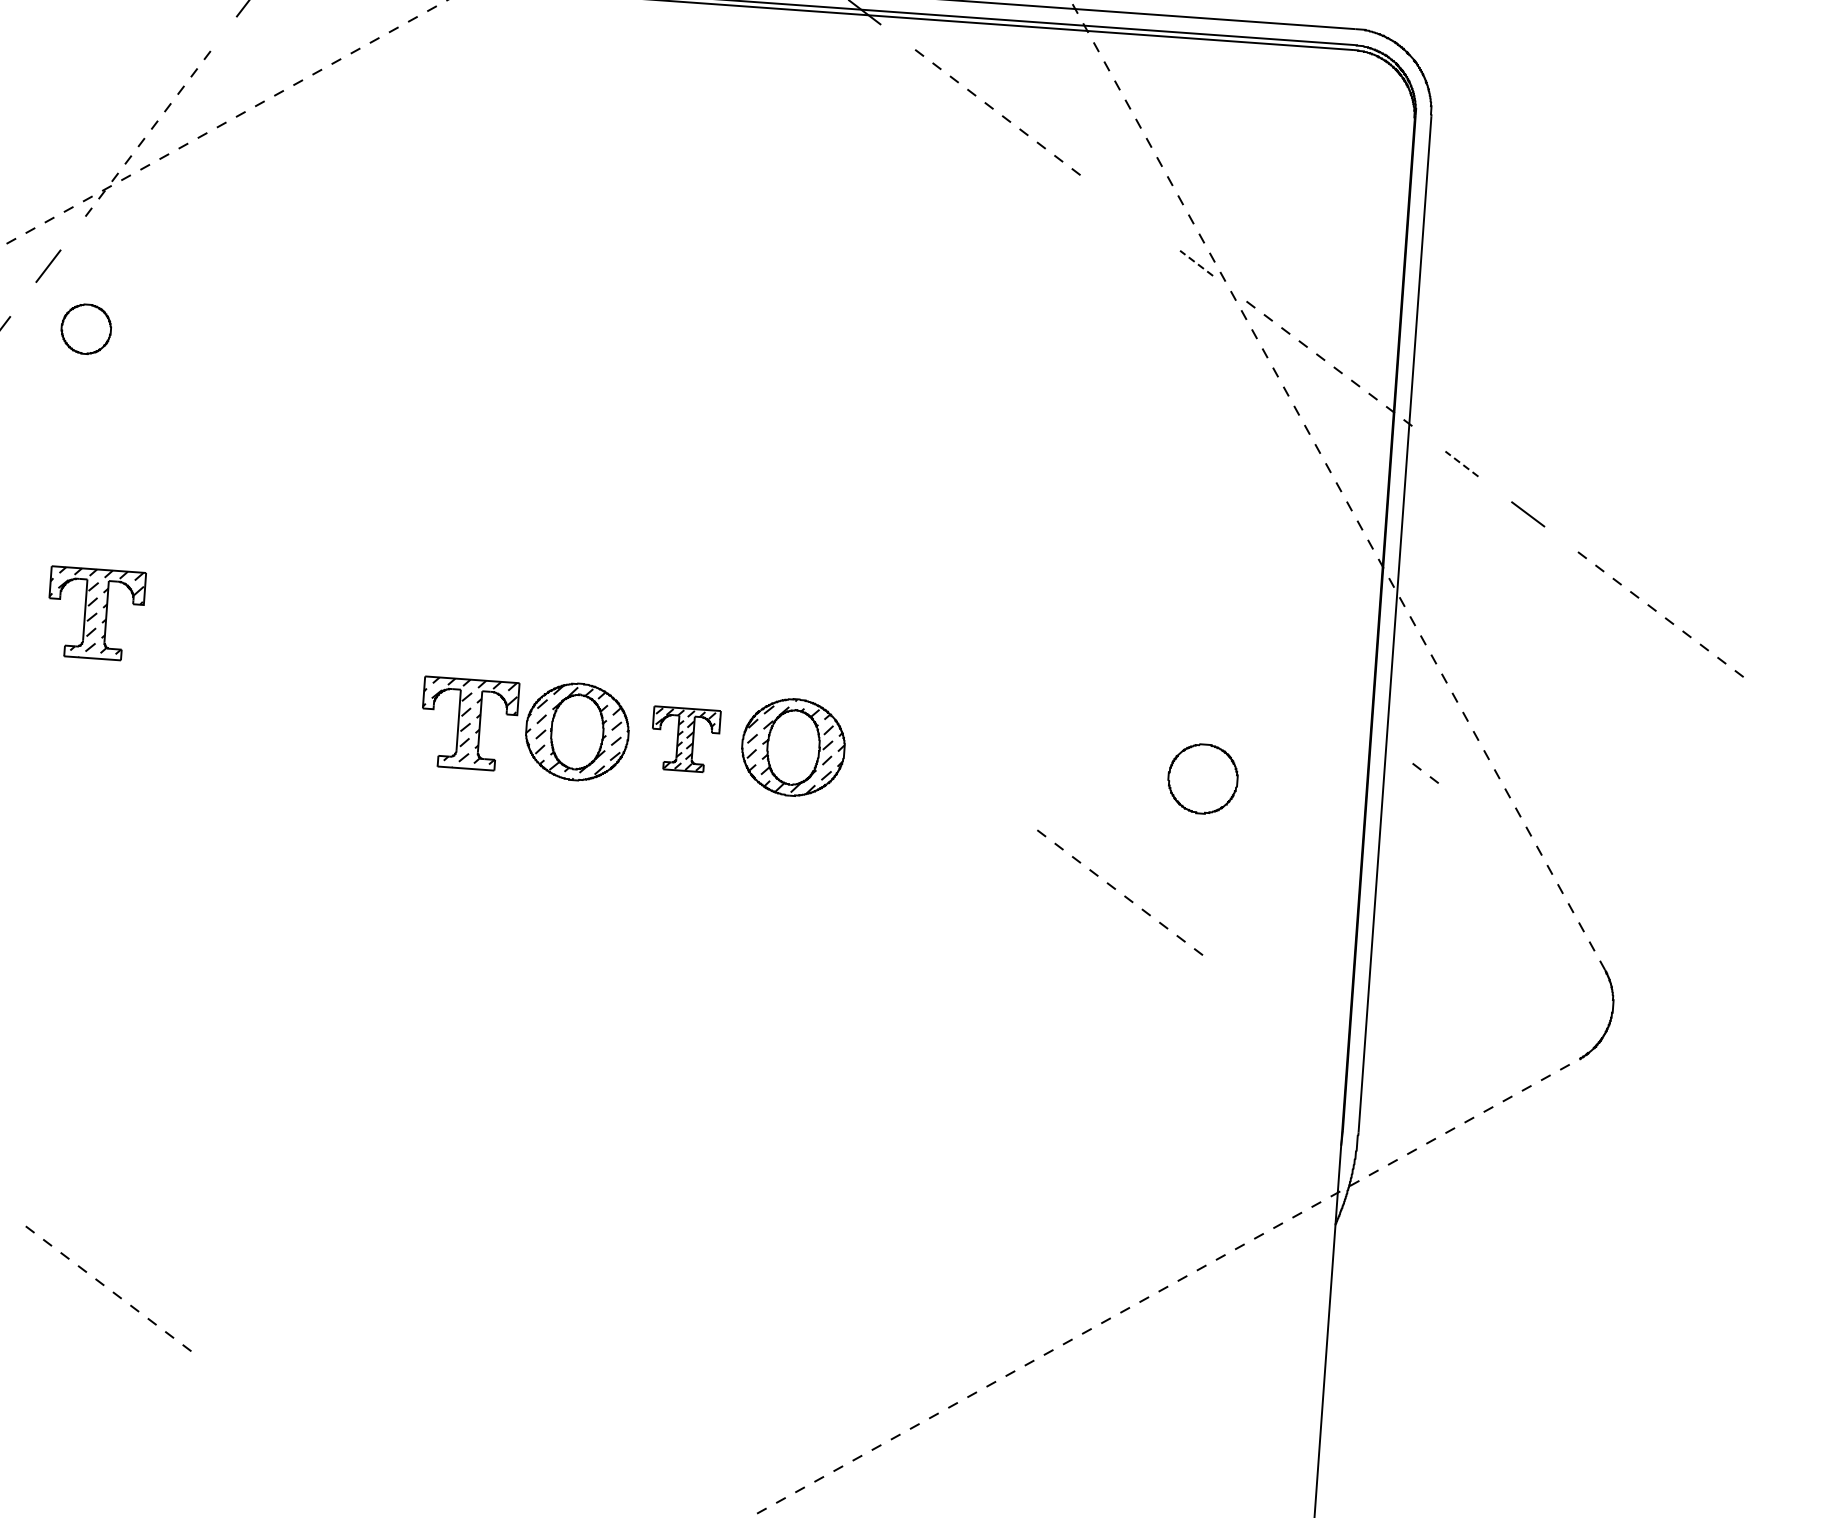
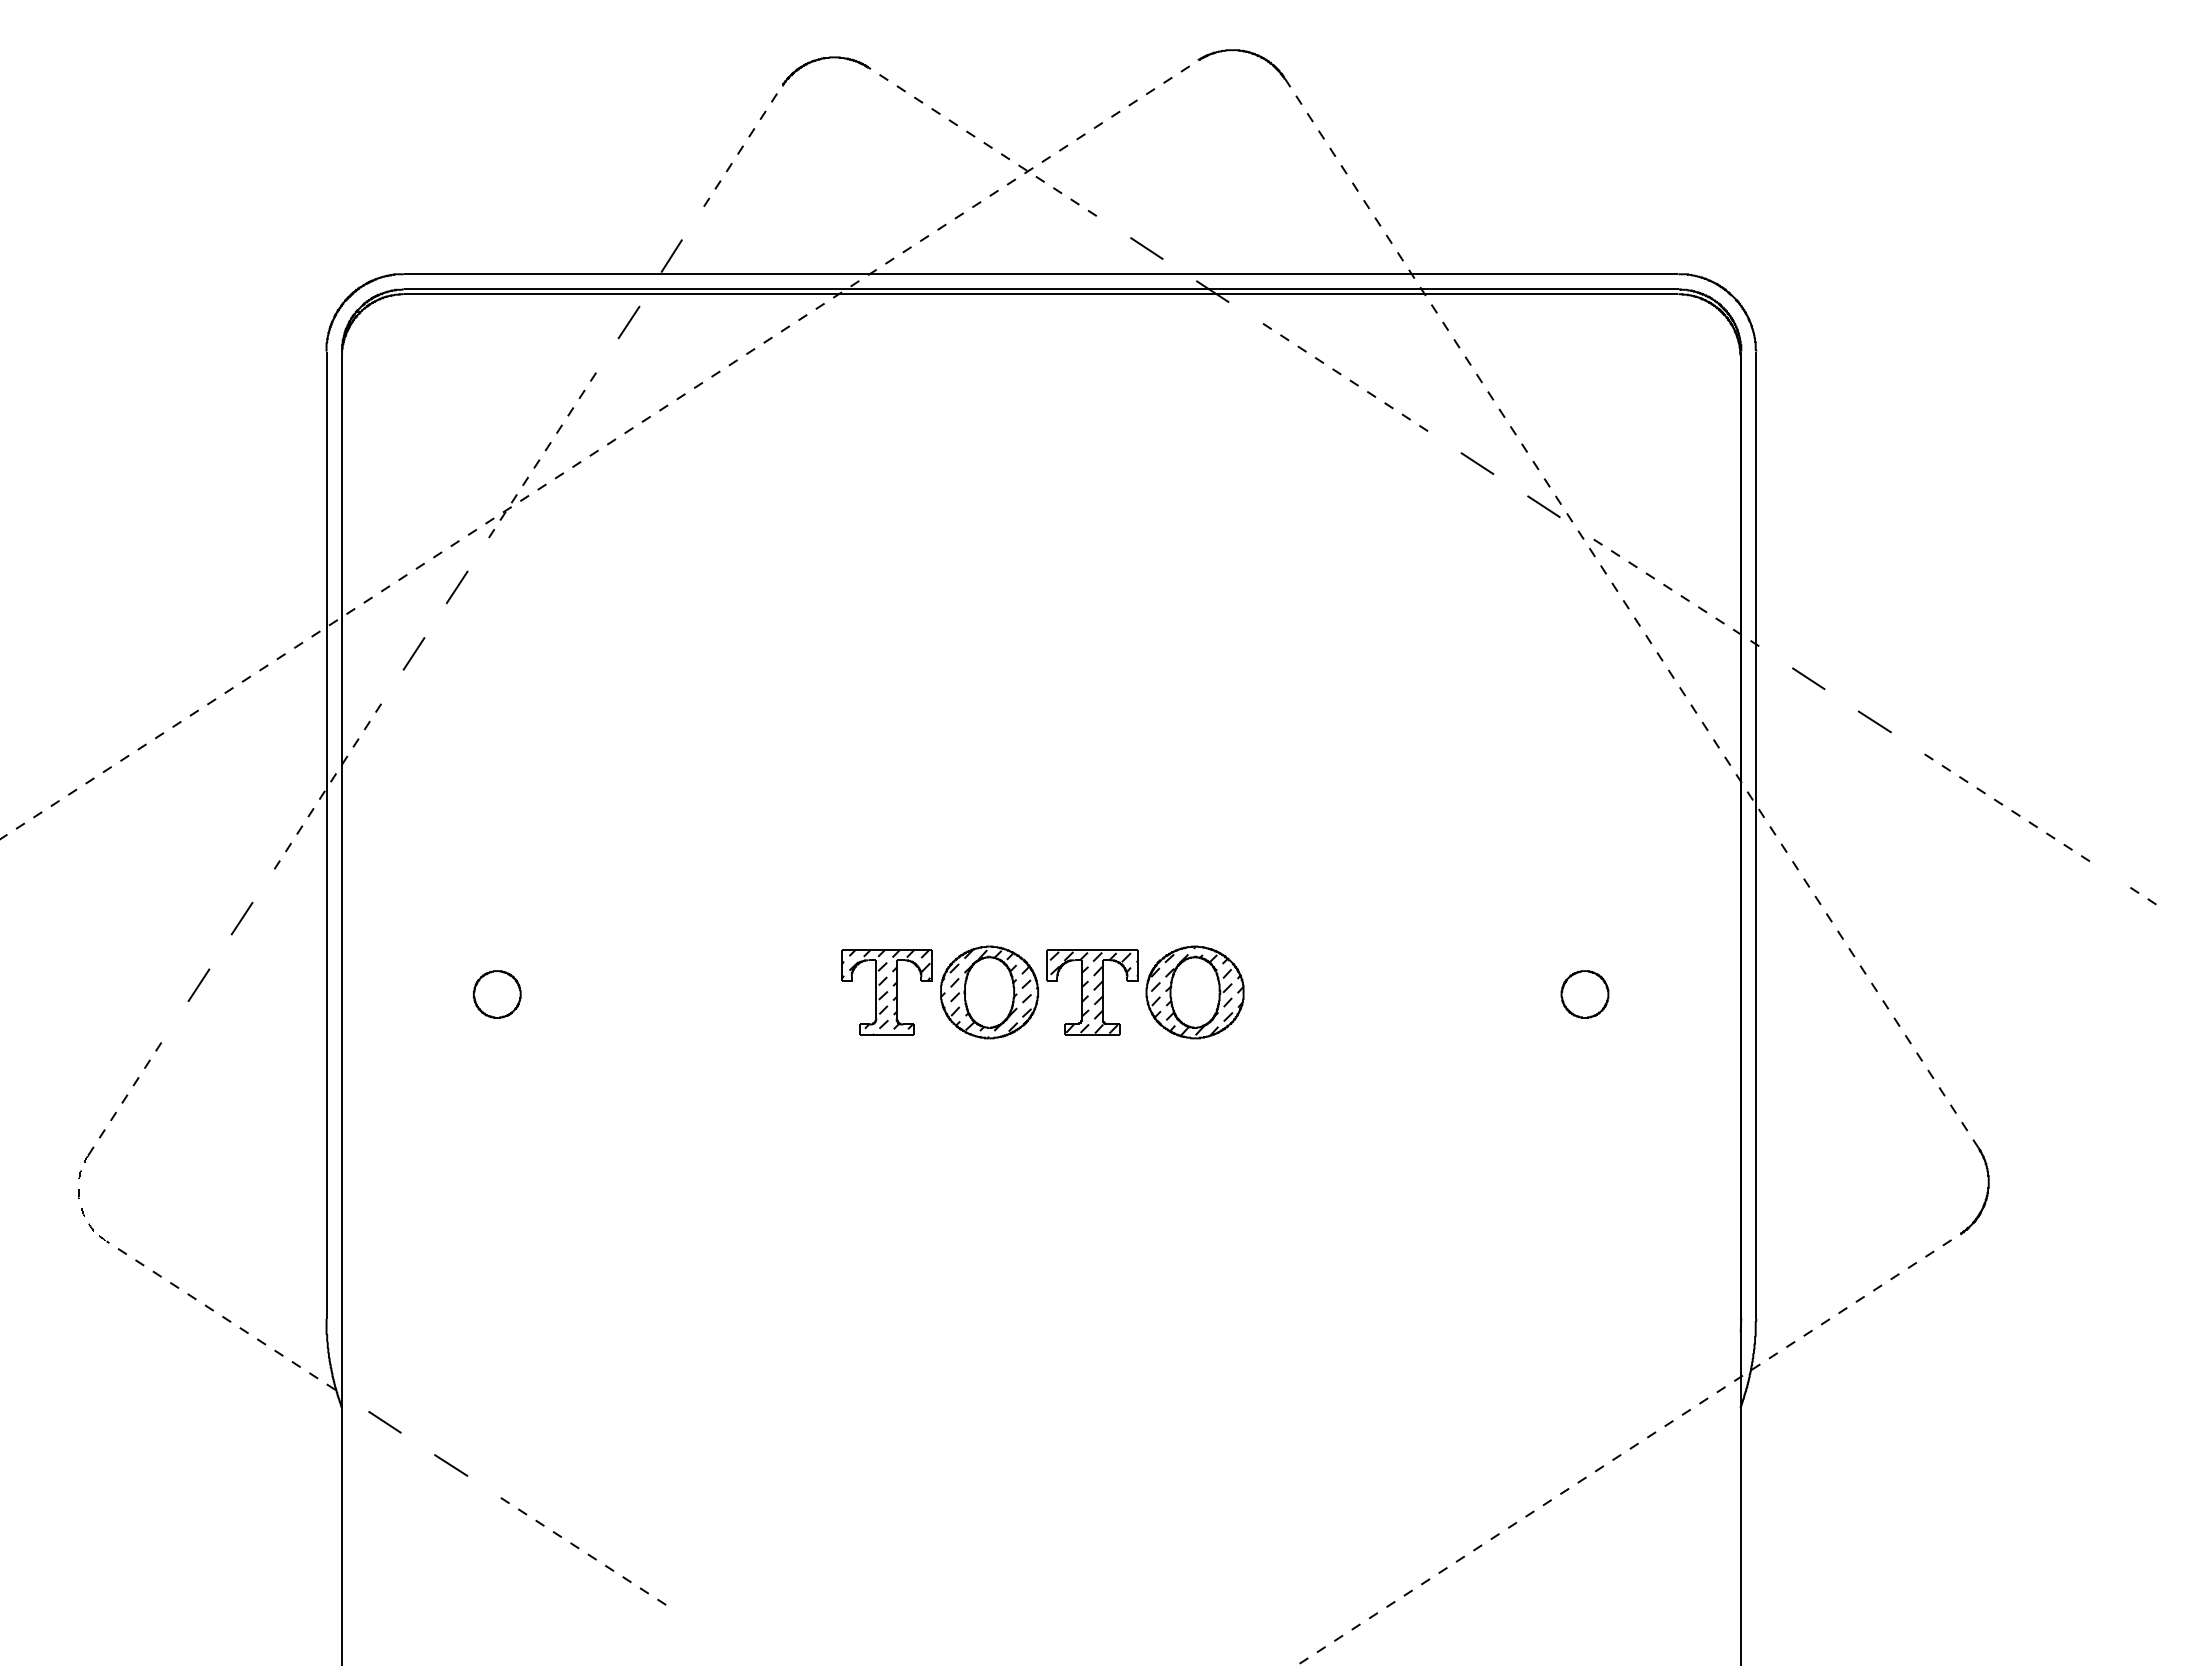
line: (1130, 212) -> (1477, 463), added
line: (1196, 263) -> (1543, 506), dashed -> solid
part: (86, 329) -> (497, 994), moved
line: (1461, 463) -> (1808, 678), dashed -> solid
part: (95, 614) -> (525, 913), removed
part: (685, 739) -> (1092, 992), size x1.43
line: (1429, 777) -> (2147, 899), moved
part: (1202, 778) -> (1584, 994), size x0.71
line: (1116, 888) -> (1510, 1104), removed

